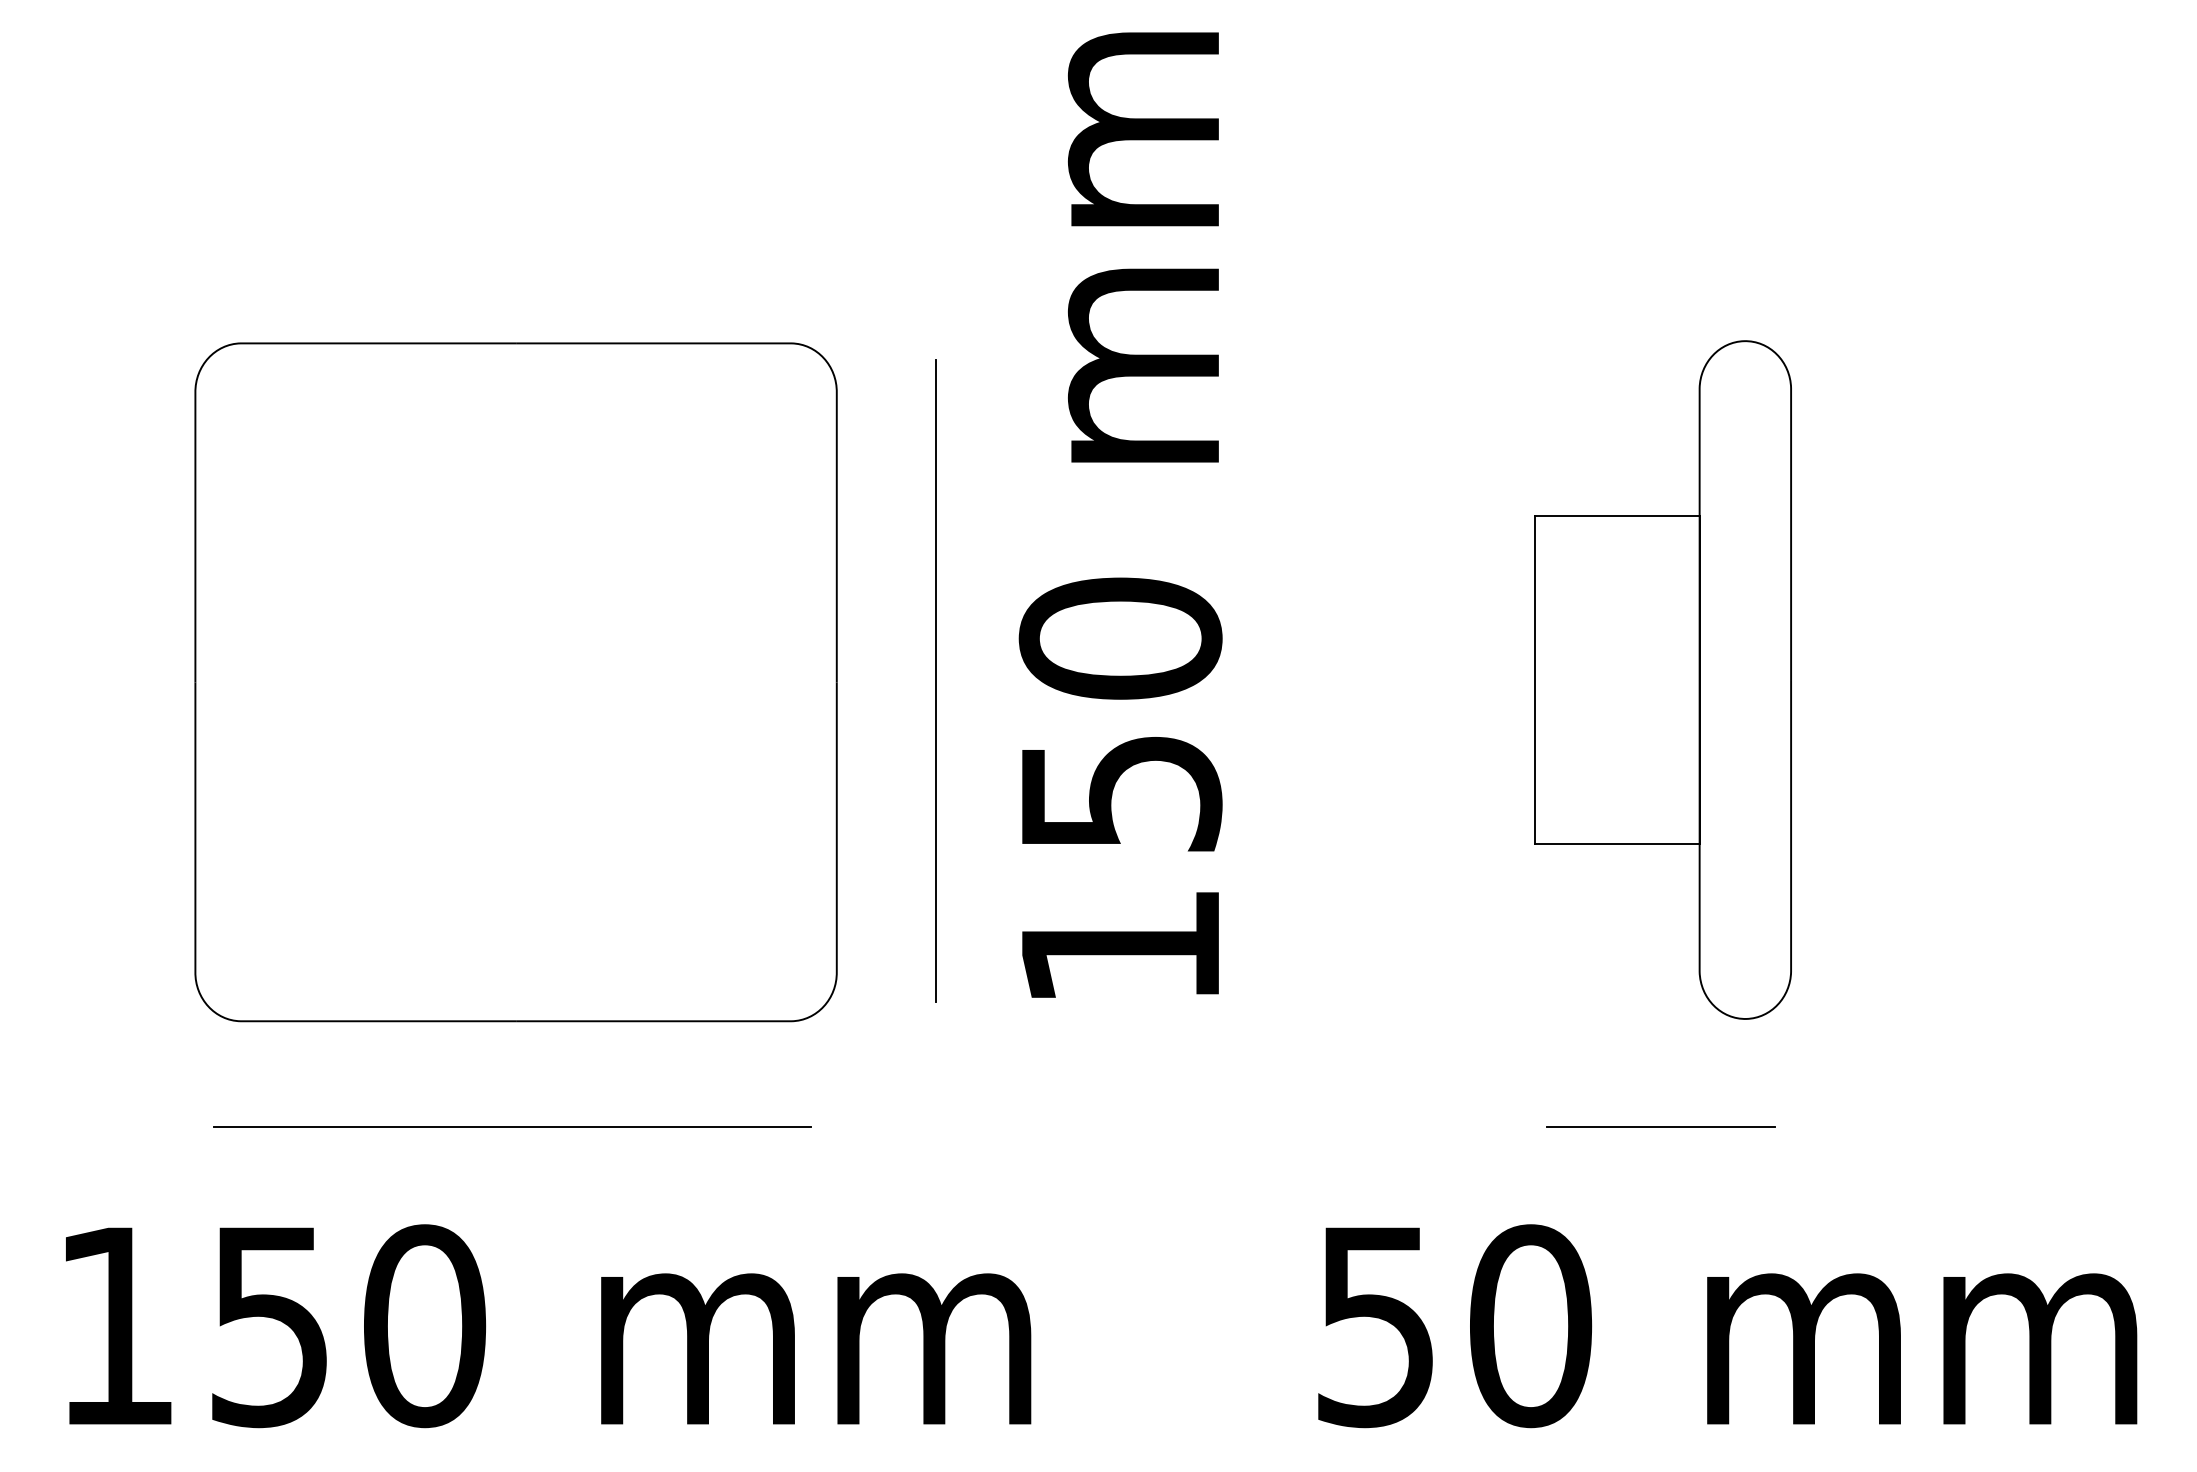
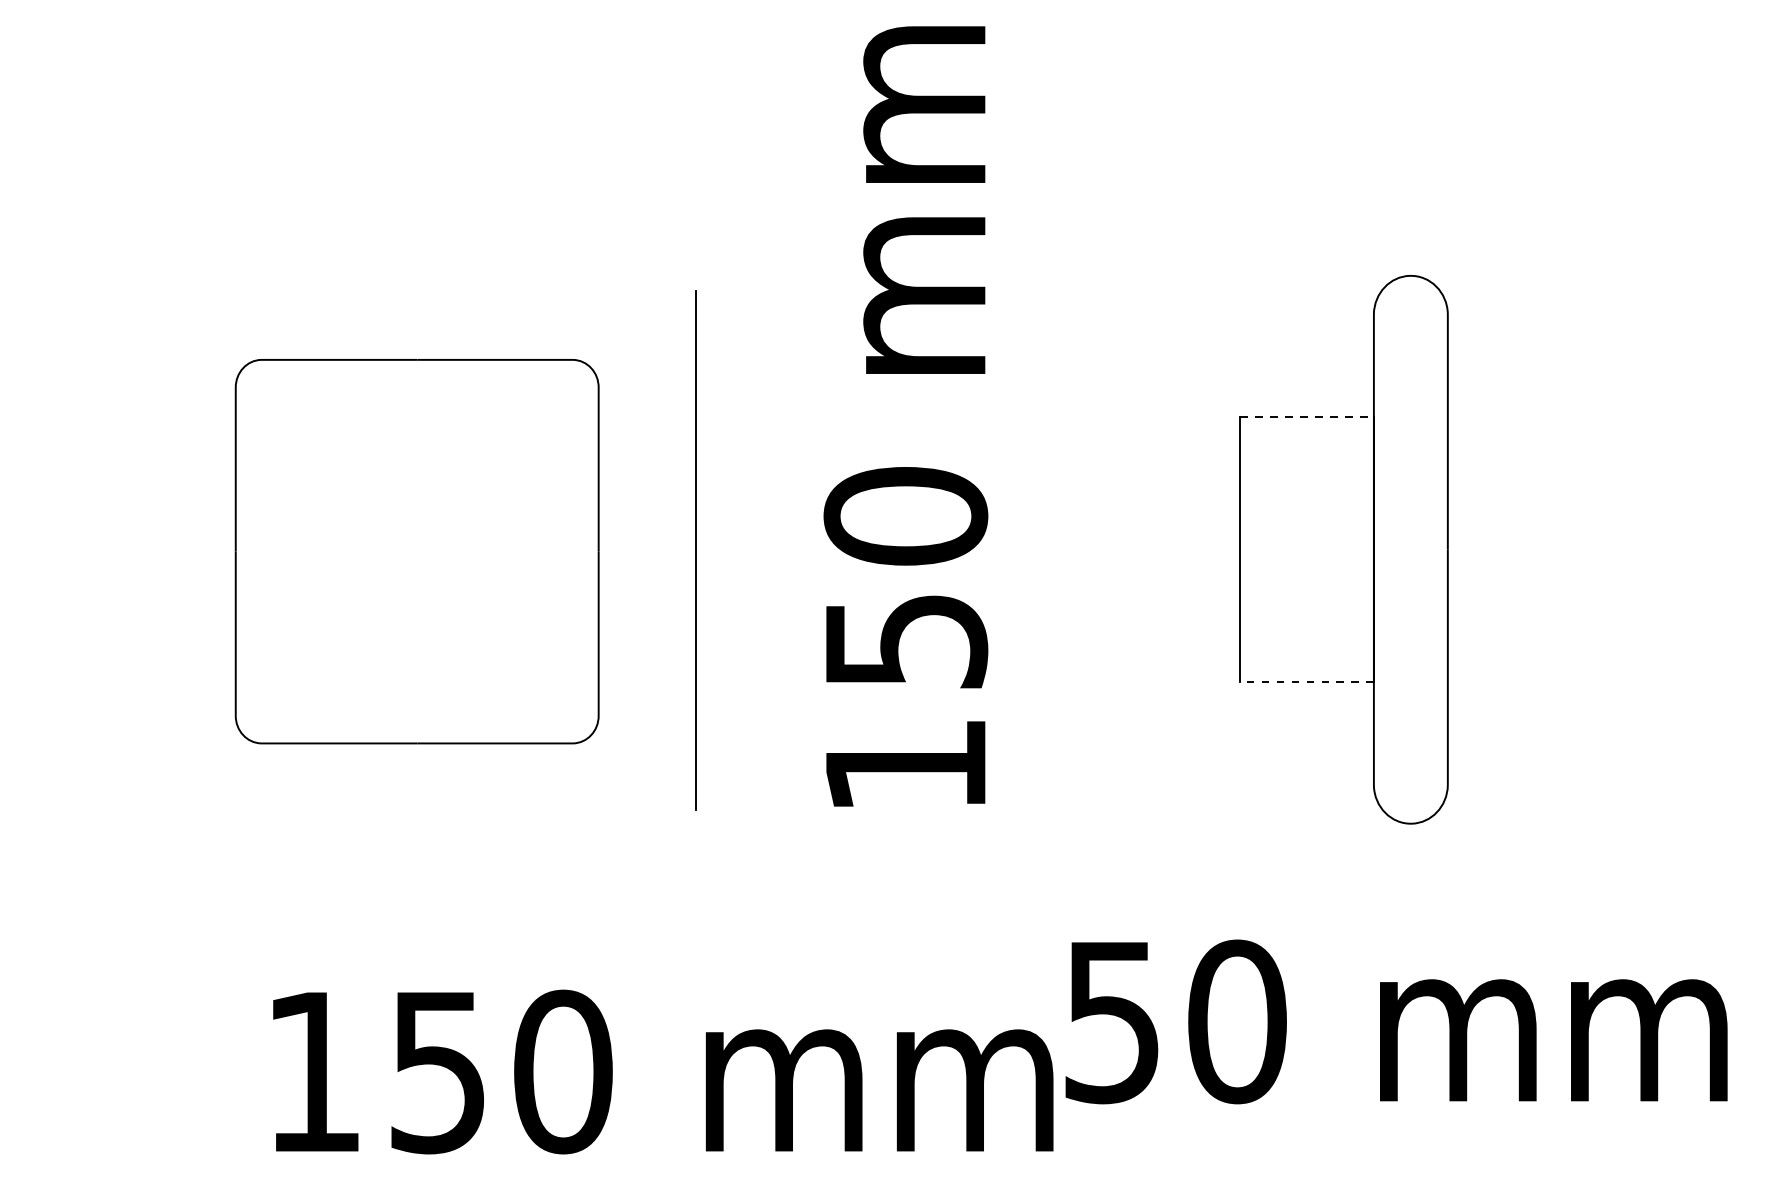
line: (1617, 516) -> (1307, 417), solid -> dashed
line: (935, 680) -> (695, 550), moved
part: (515, 682) -> (416, 551), size x0.7
line: (1617, 843) -> (1307, 681), solid -> dashed
line: (511, 1127) -> (413, 911), removed
line: (1661, 1127) -> (1343, 911), removed
text: (548, 1326) -> (663, 1072), moved
text: (1727, 1326) -> (1396, 1022), moved

